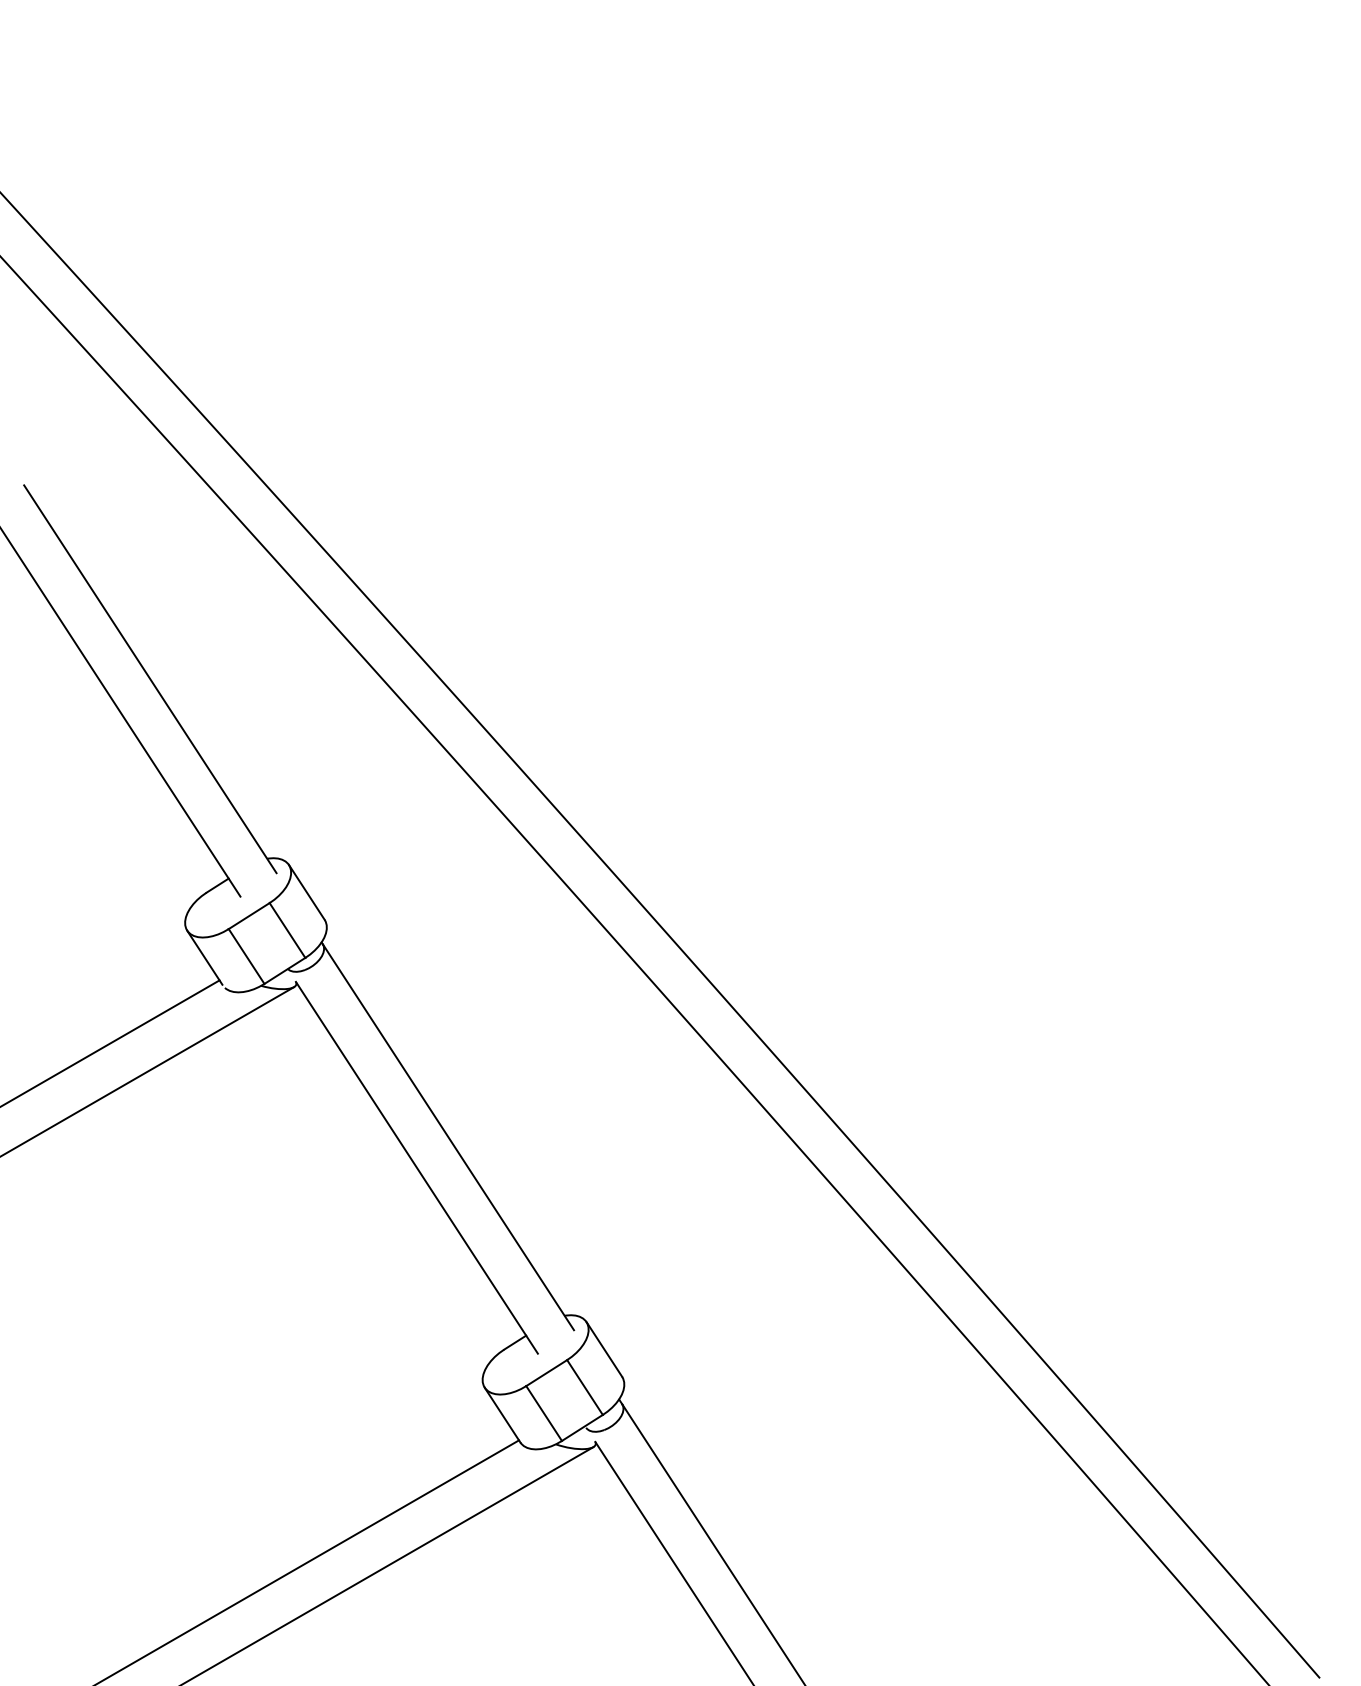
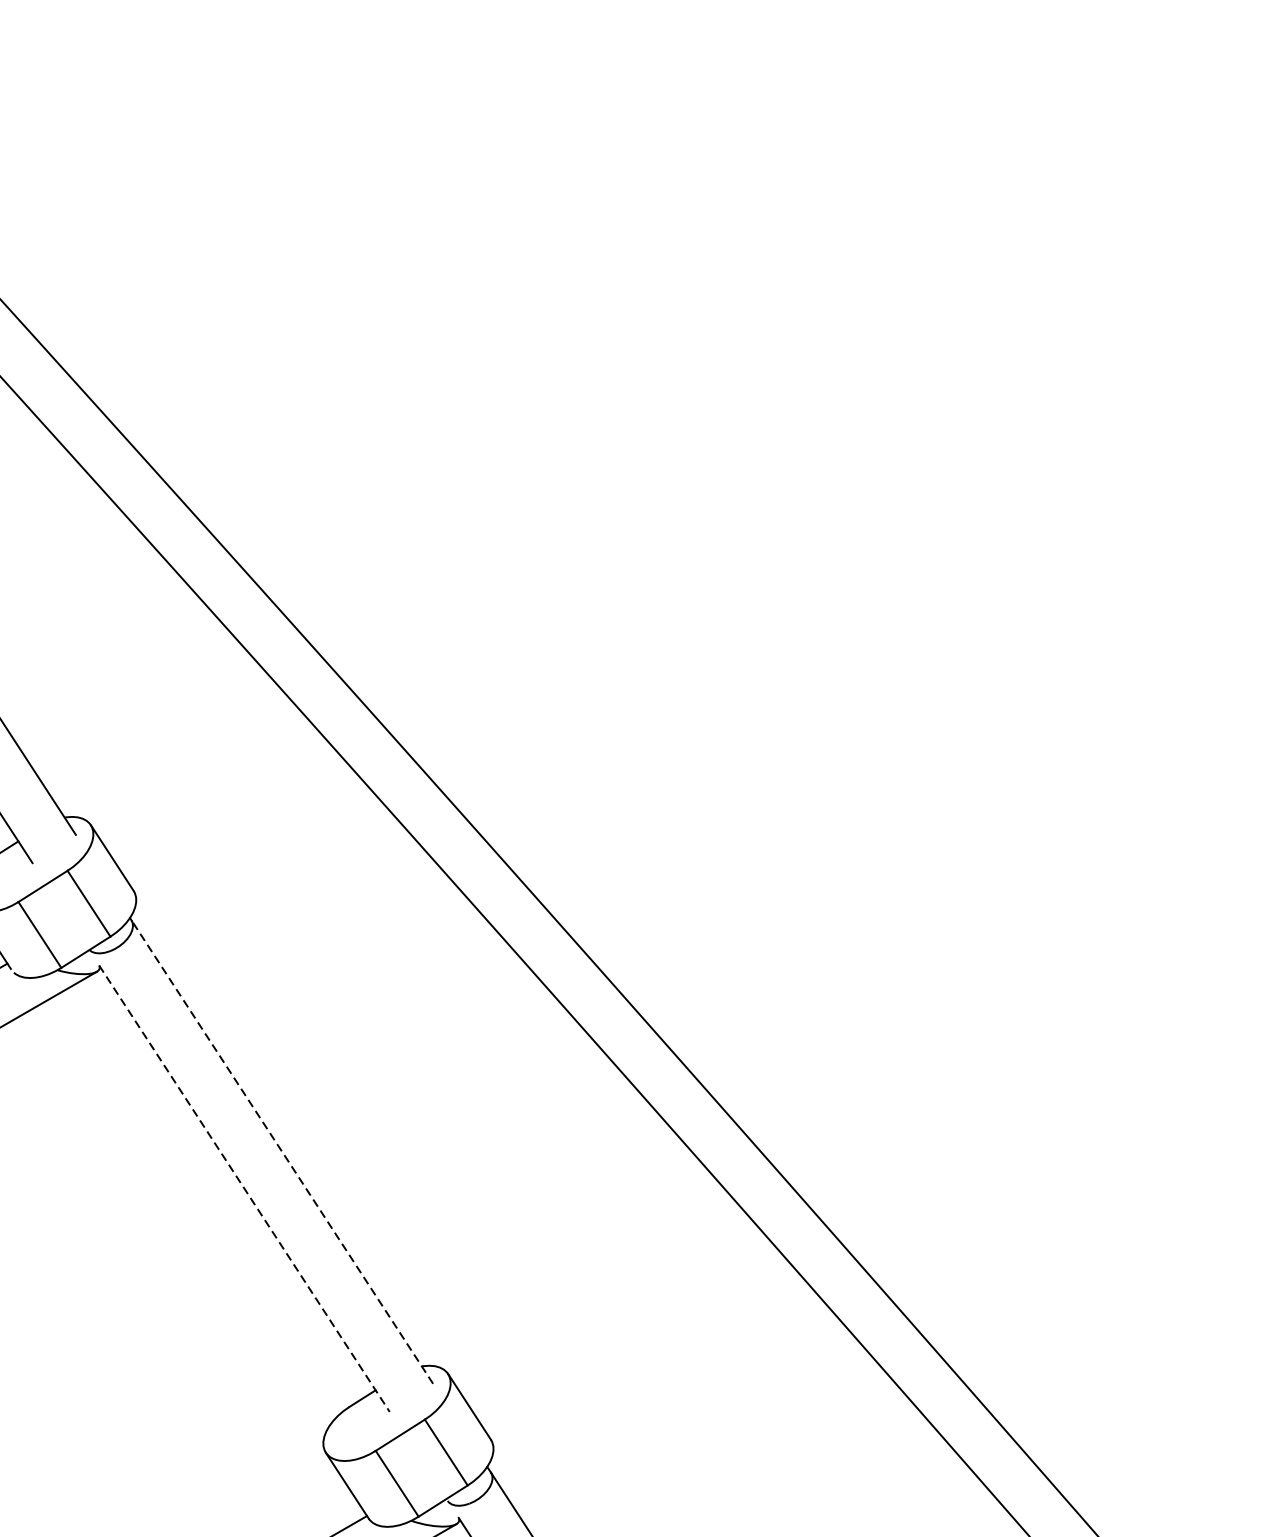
line: (448, 1136) -> (282, 1151), solid -> dashed
line: (416, 1167) -> (243, 1188), solid -> dashed

